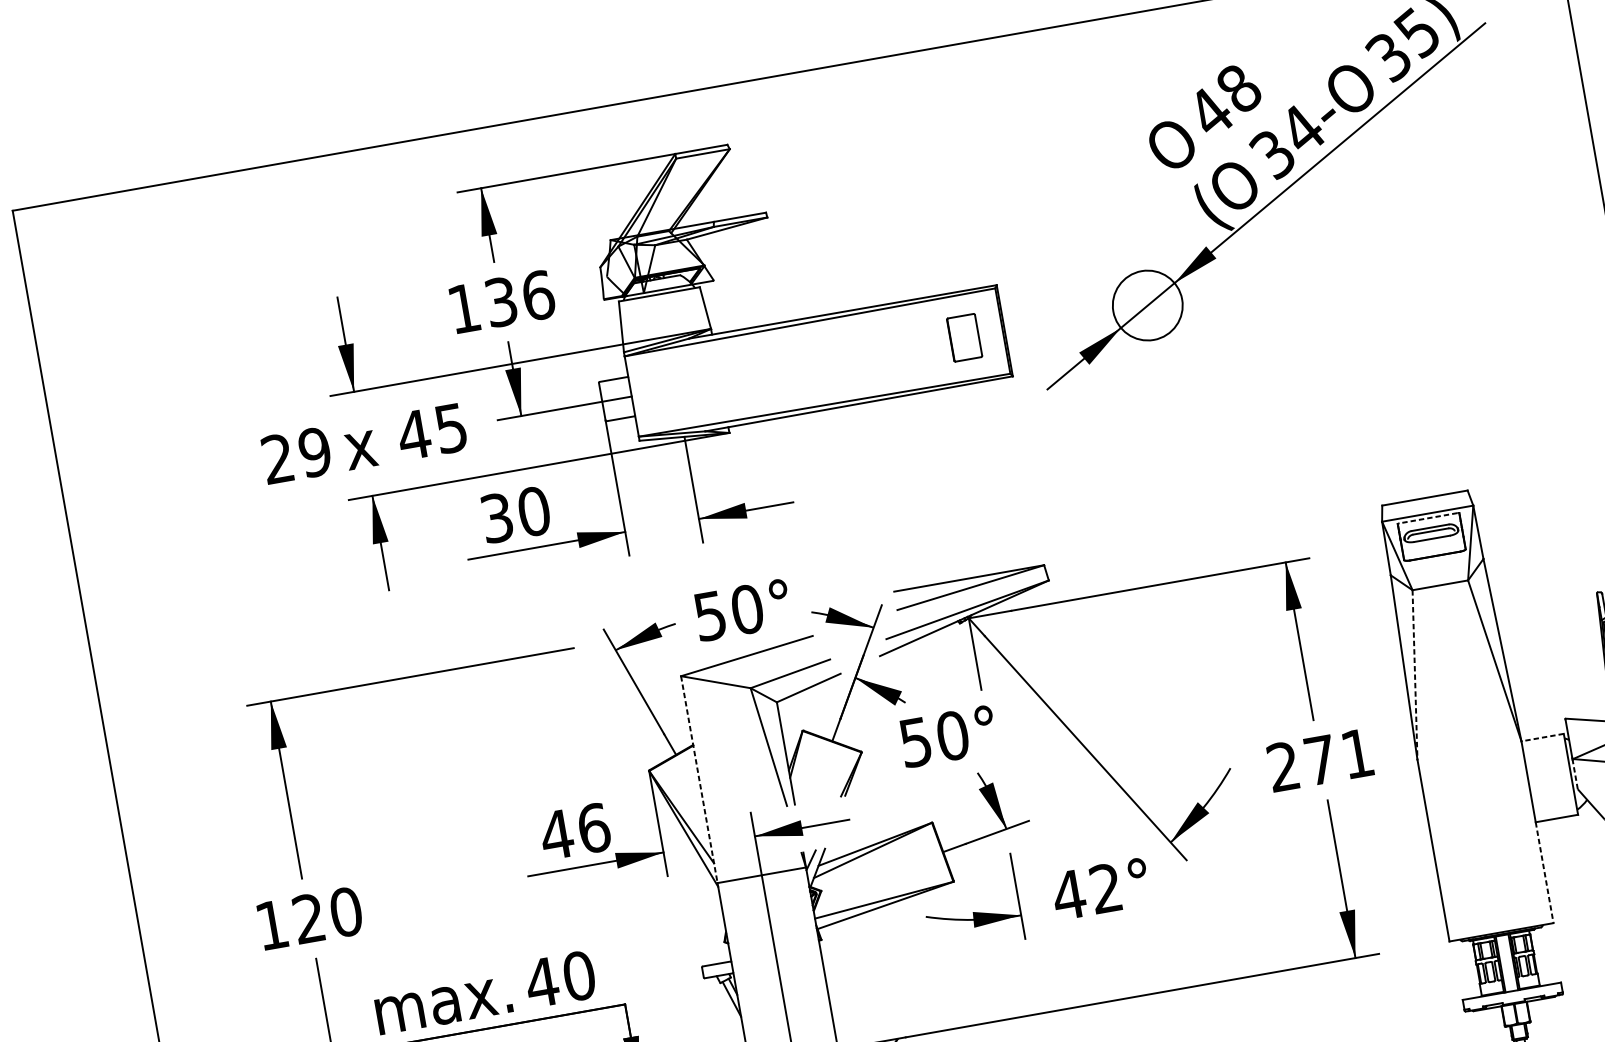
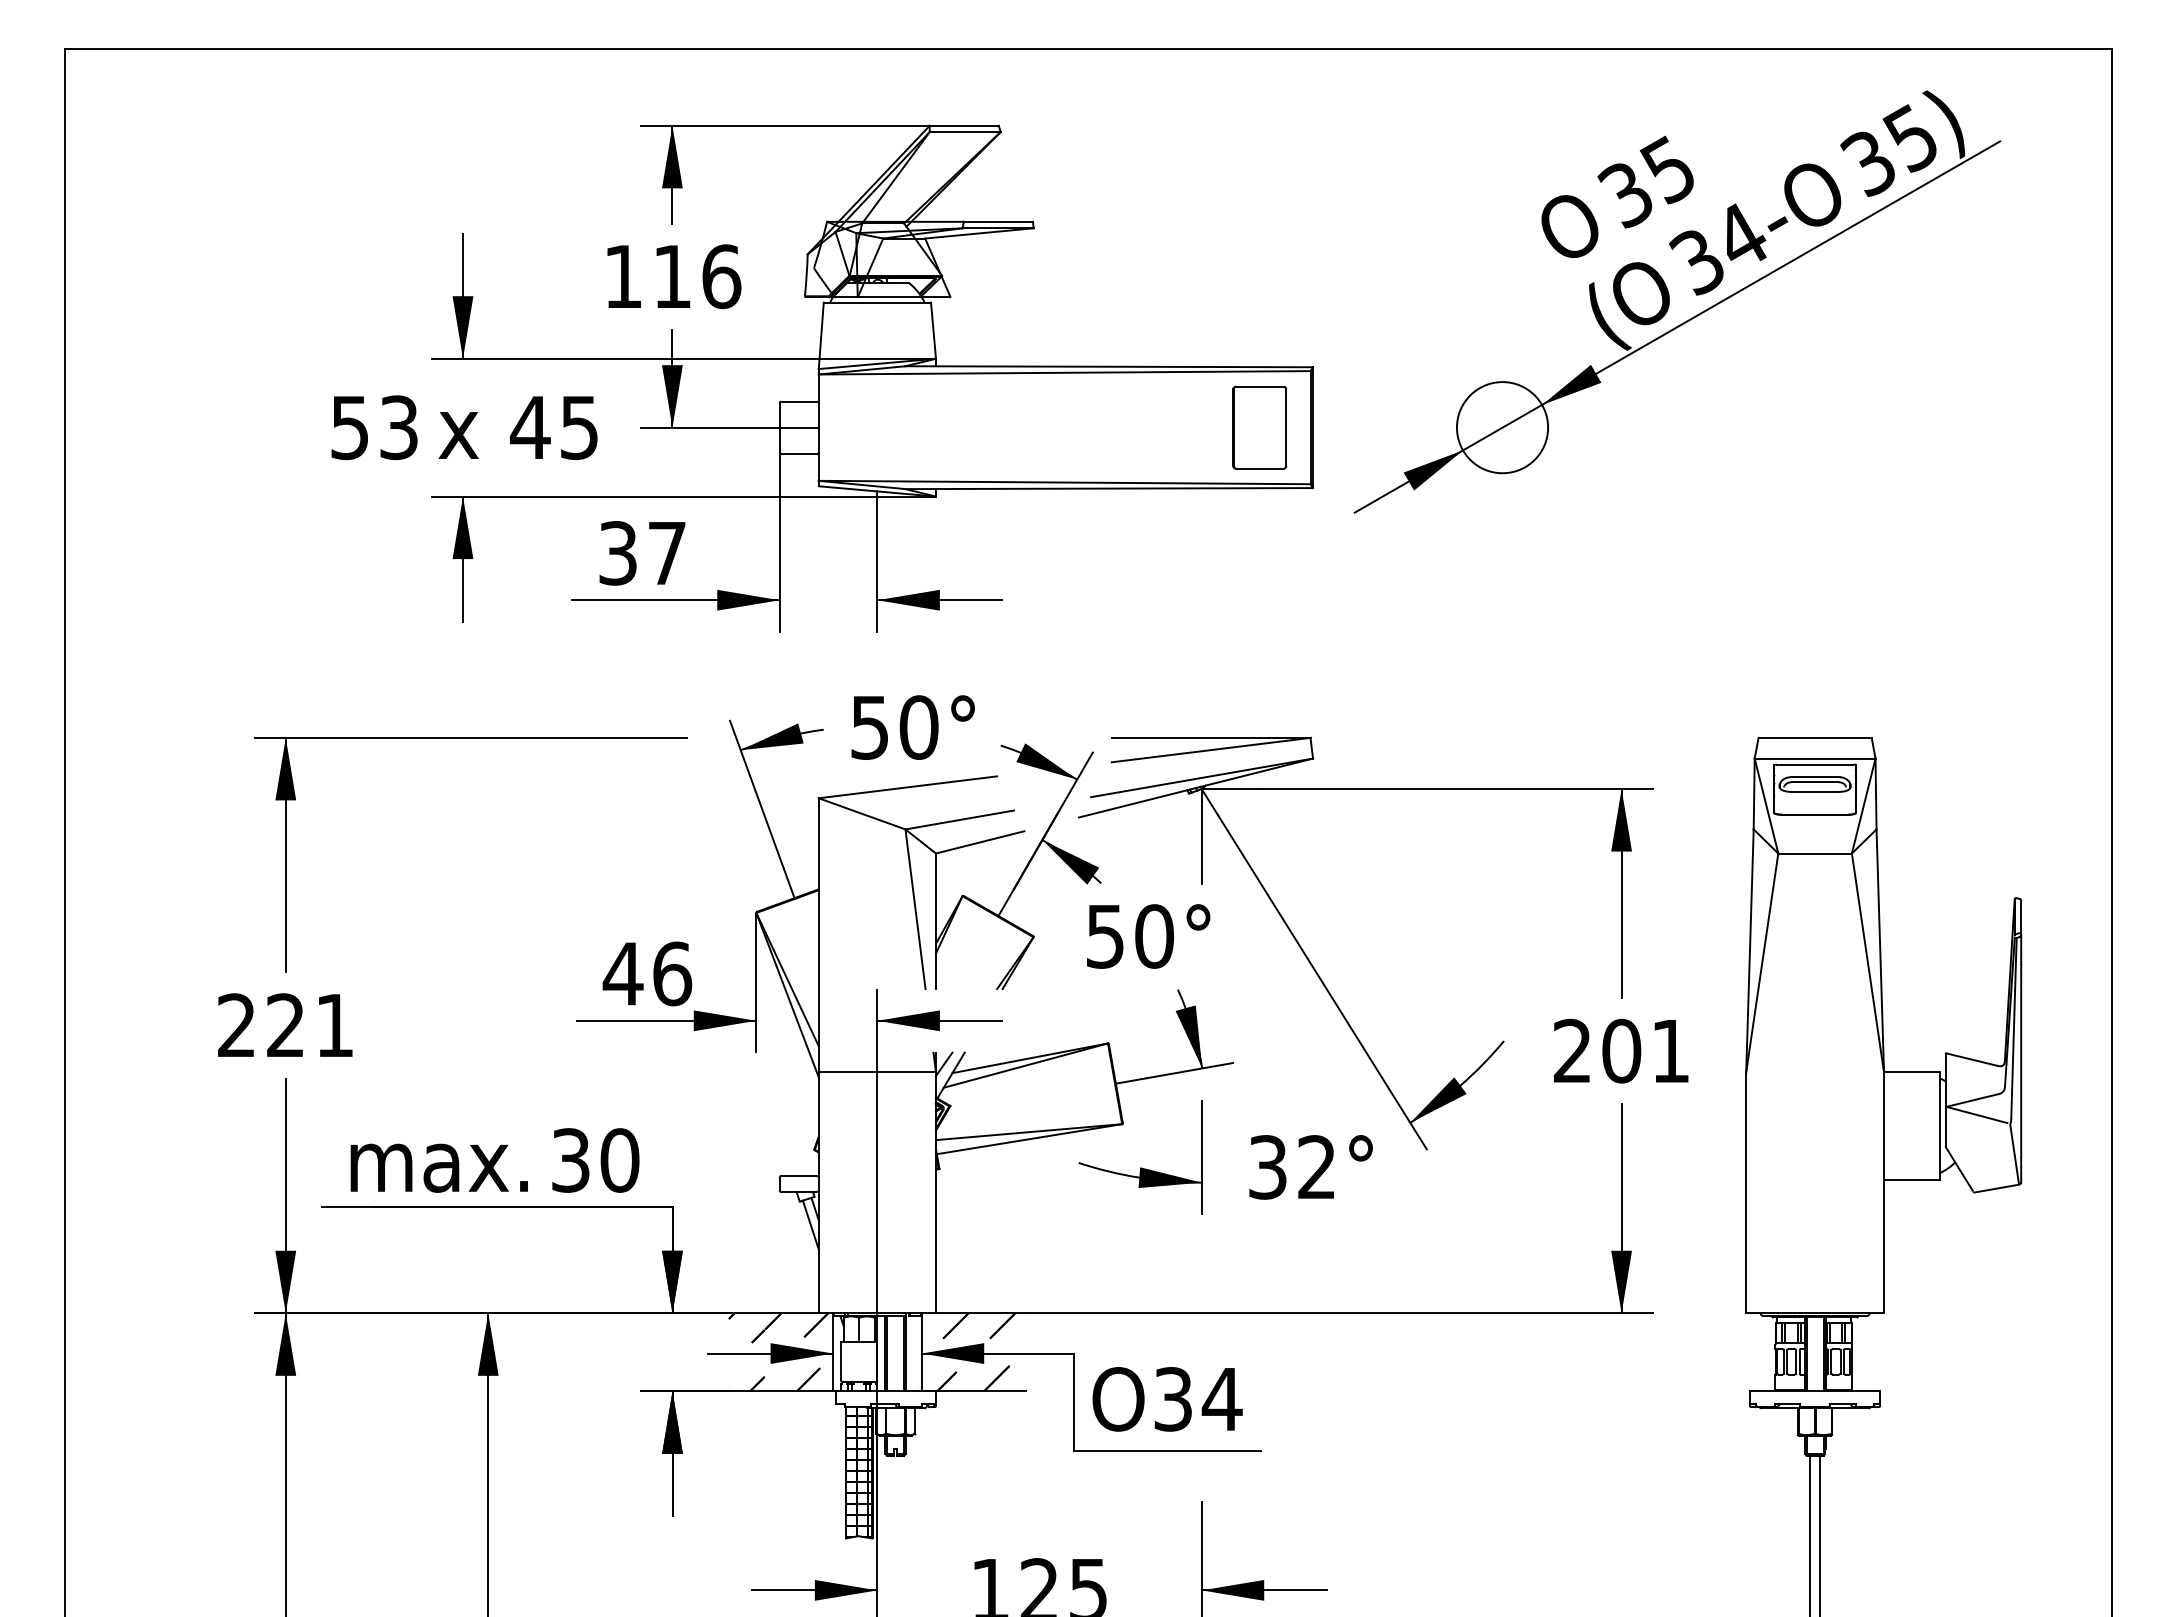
text: (1223, 100) -> (1646, 181), 48 -> 35
text: (501, 301) -> (672, 276), 136 -> 116
part: (964, 337) -> (1259, 427), size x1.43
text: (296, 455) -> (374, 427), 29 -> 53
text: (534, 511) -> (667, 553), 30 -> 37
line: (1428, 518) -> (1814, 764), dashed -> solid
line: (1415, 674) -> (1762, 962), dashed -> solid
line: (1542, 737) -> (1911, 1072), dashed -> solid
text: (1320, 759) -> (1621, 1050), 271 -> 201
line: (1575, 773) -> (1945, 1126), dashed -> solid
line: (699, 779) -> (818, 935), dashed -> solid
line: (1544, 872) -> (1884, 1246), dashed -> solid
text: (1068, 895) -> (1267, 1167), 42° -> 32°
text: (309, 918) -> (286, 1025), 120 -> 221
text: (541, 982) -> (570, 1160), 40 -> 30

